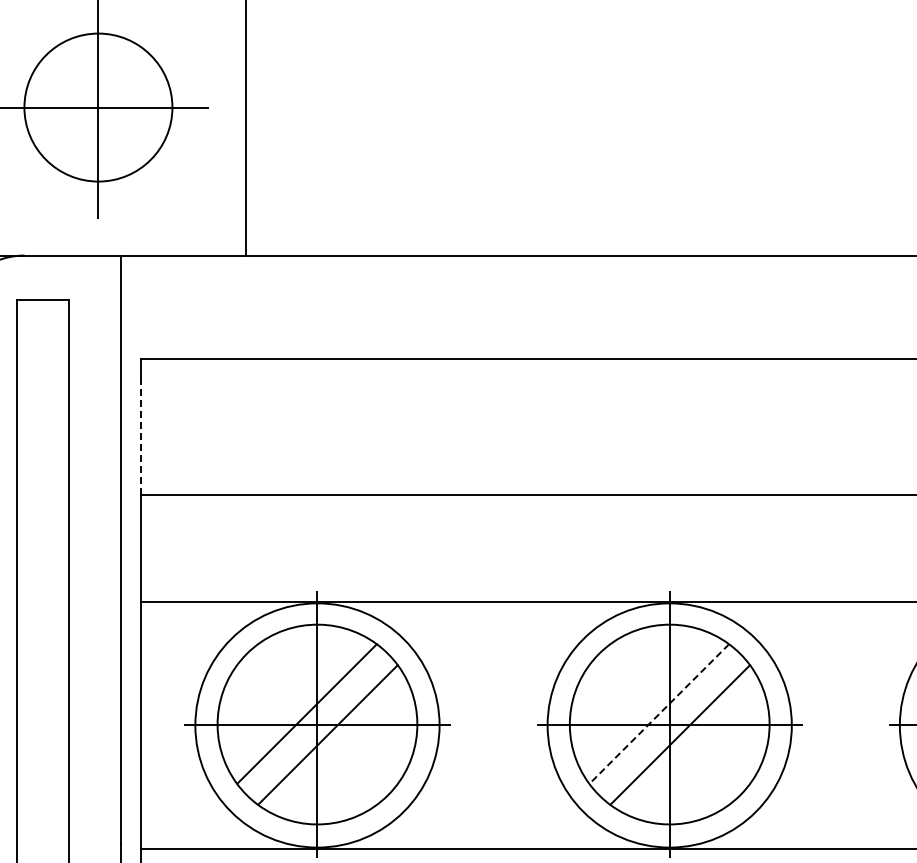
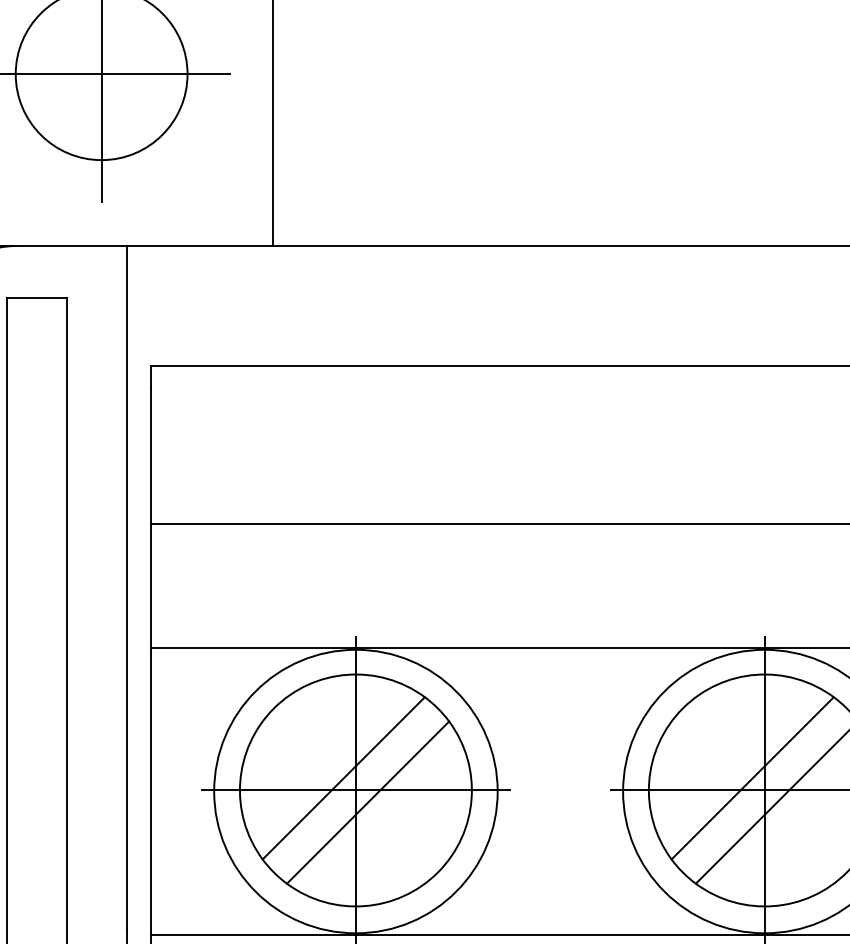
line: (141, 436) -> (151, 456), dashed -> solid
line: (659, 714) -> (752, 778), dashed -> solid

